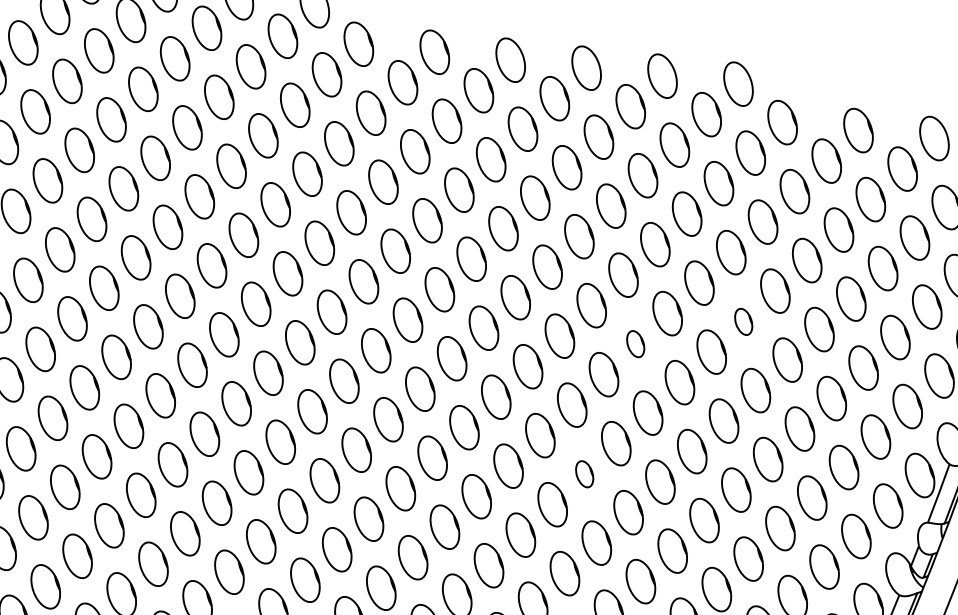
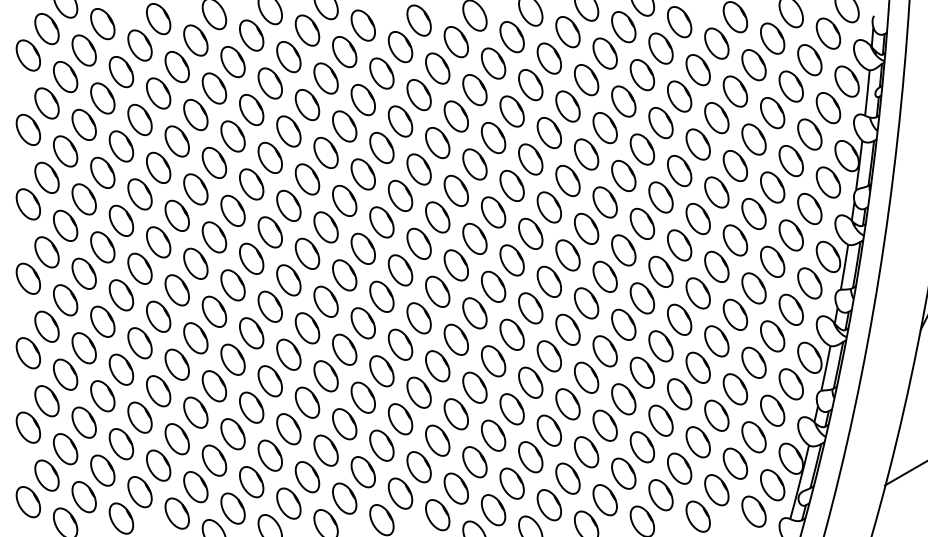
part: (743, 322) -> (679, 171), size x1.67
part: (634, 343) -> (604, 202), size x1.67
part: (584, 474) -> (586, 303), size x1.67

